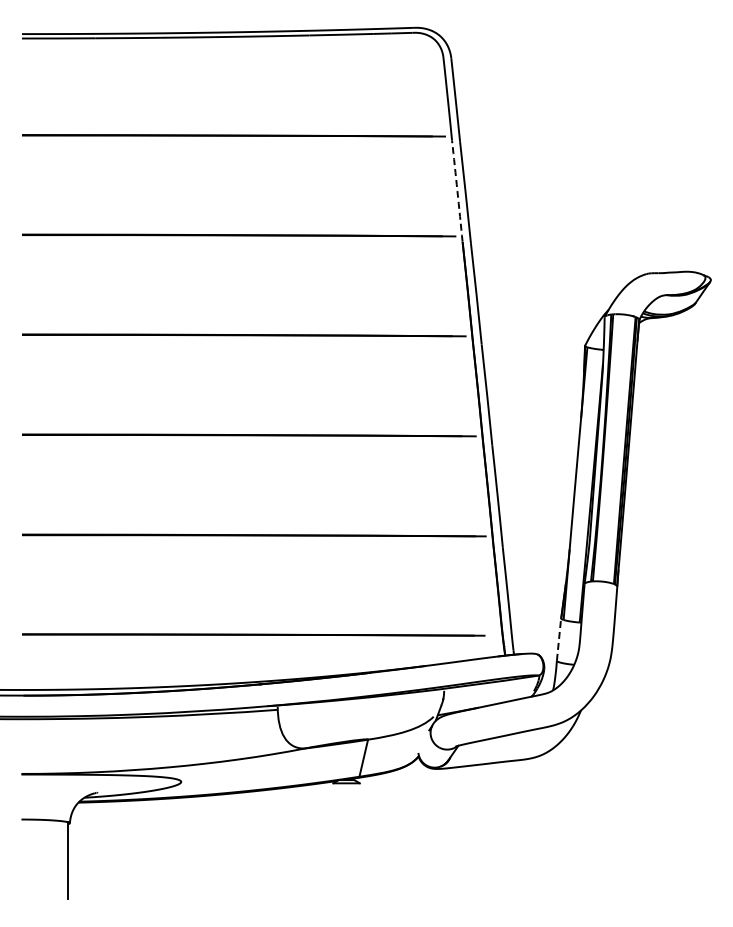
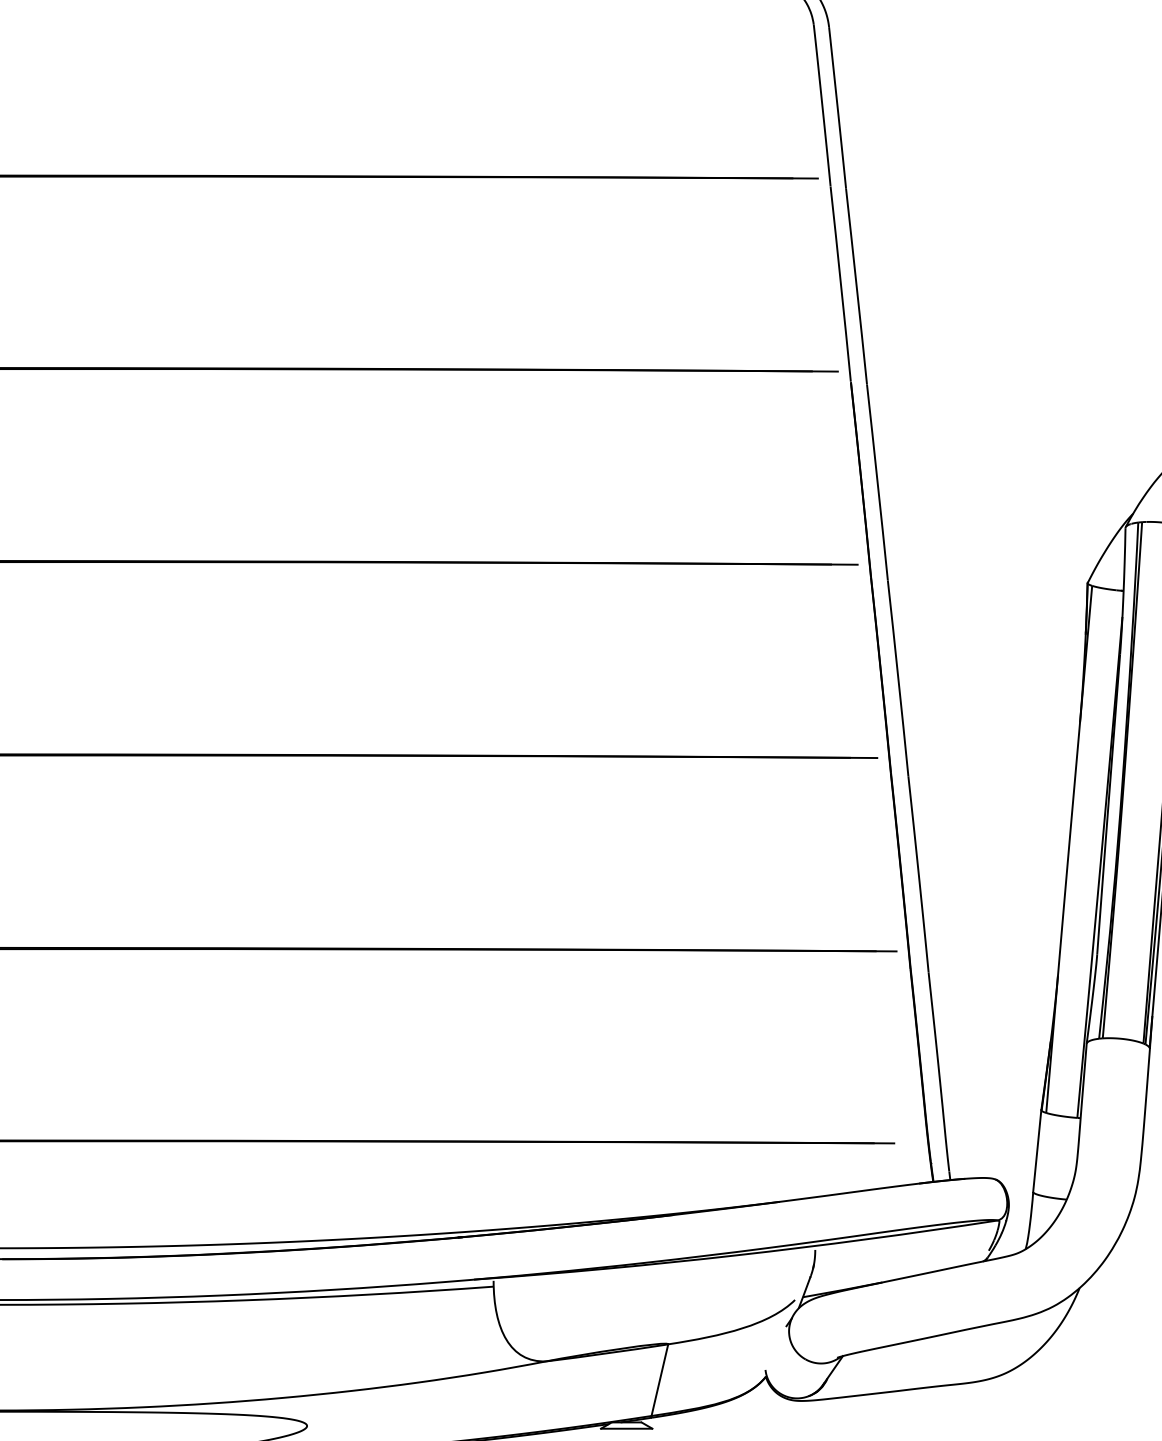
arc: (457, 191) -> (841, 284), dashed -> solid
line: (559, 639) -> (1038, 1150), dashed -> solid

